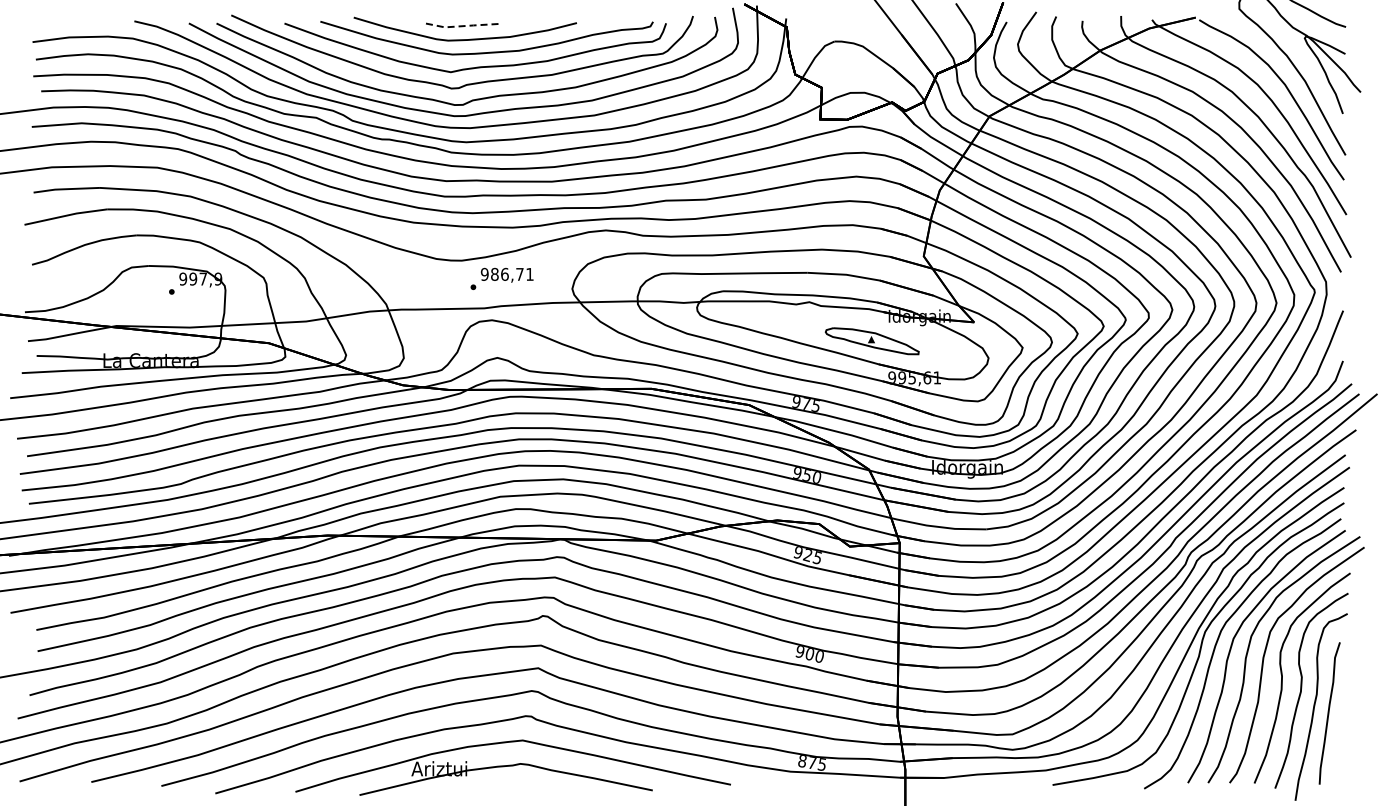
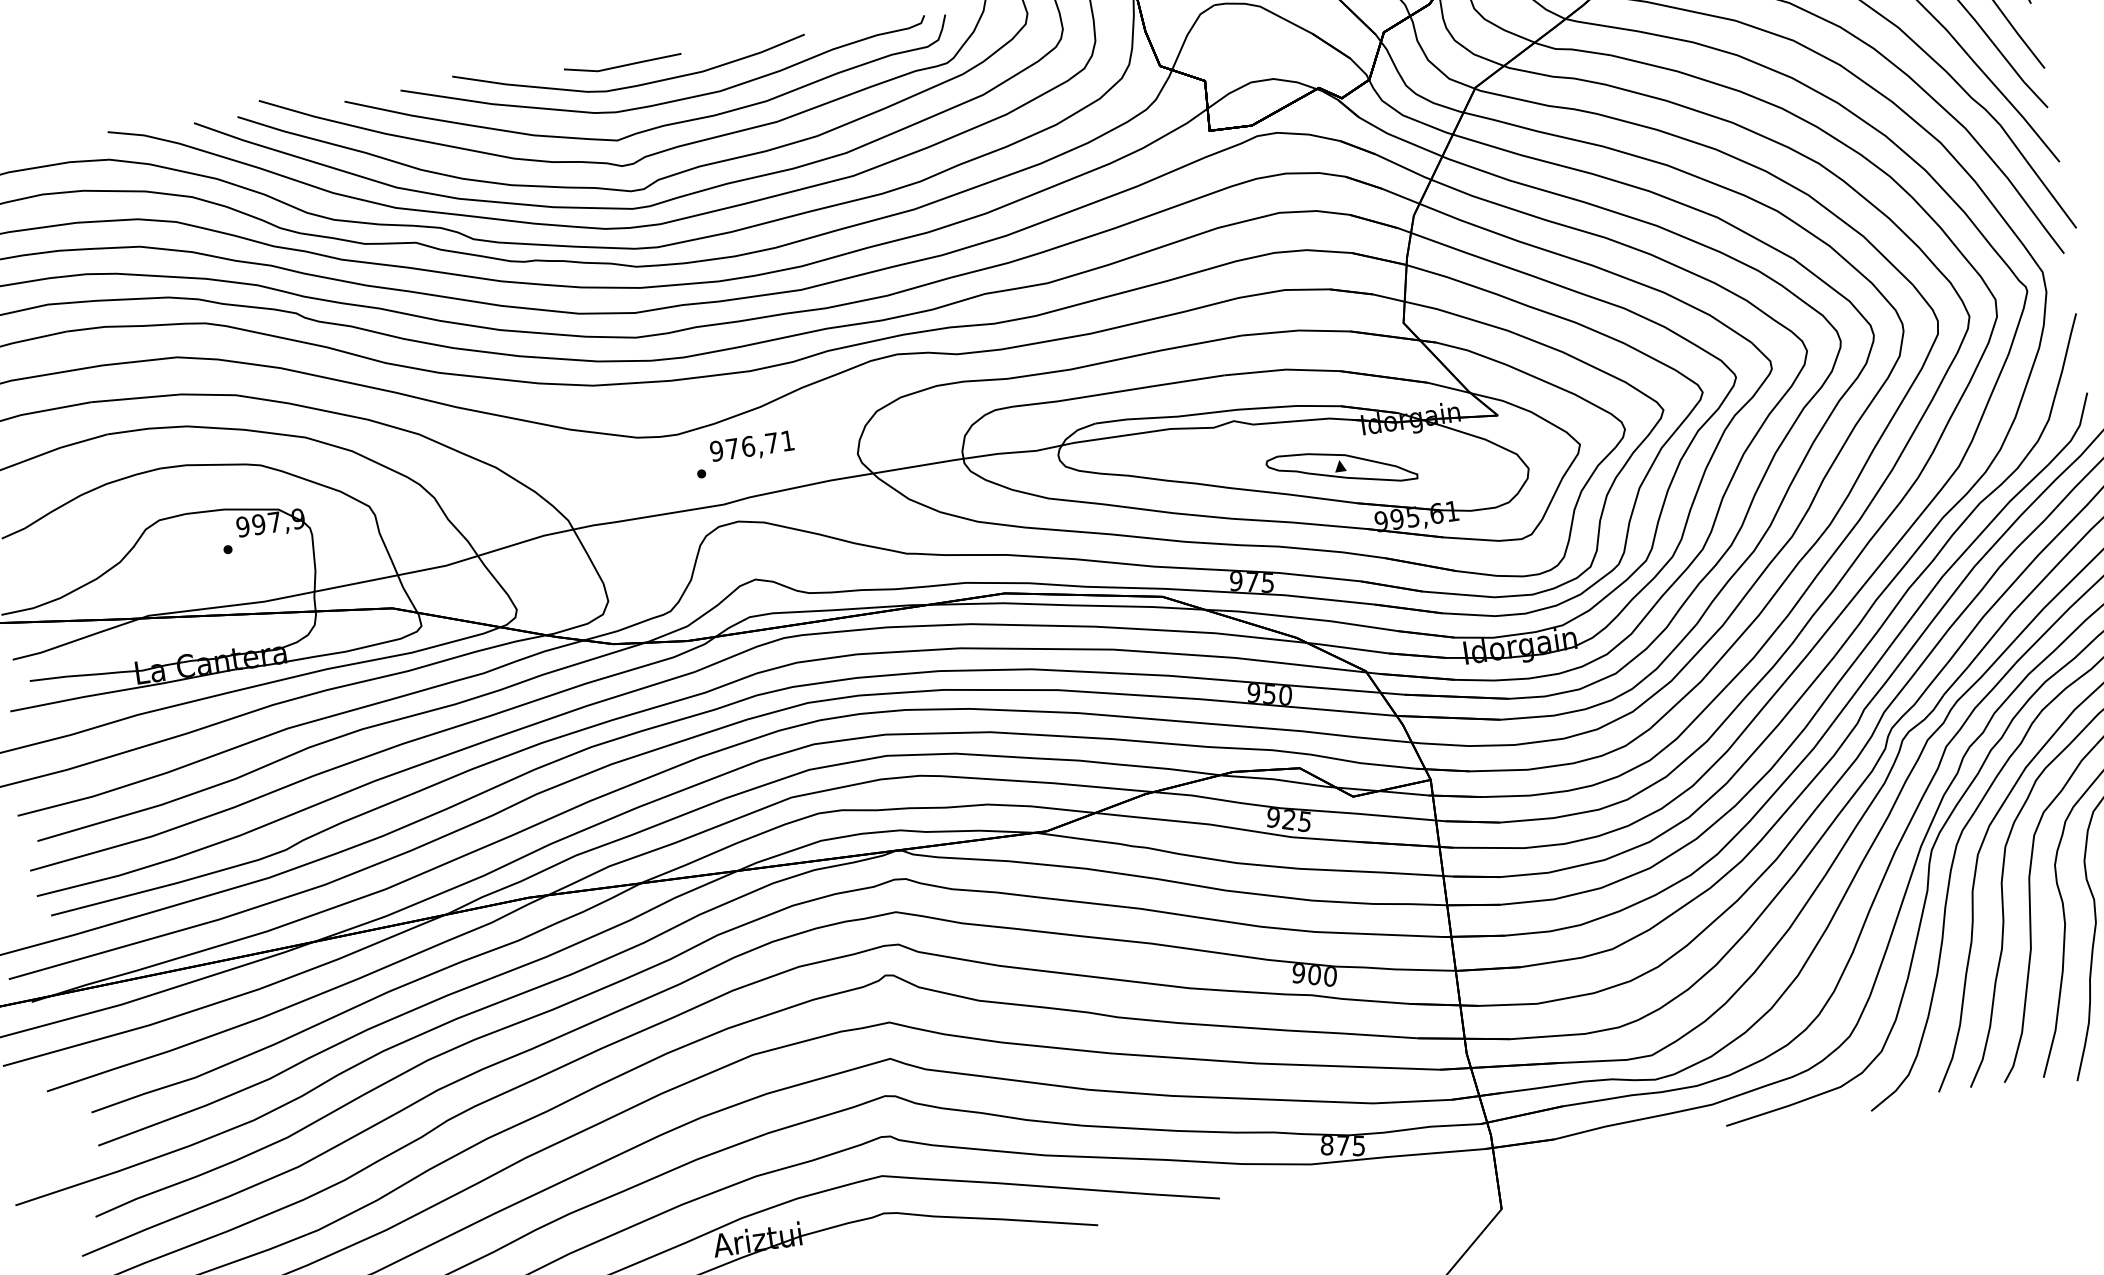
line: (460, 26) -> (622, 66), dashed -> solid
text: (494, 273) -> (731, 447), 986,71 -> 976,71

